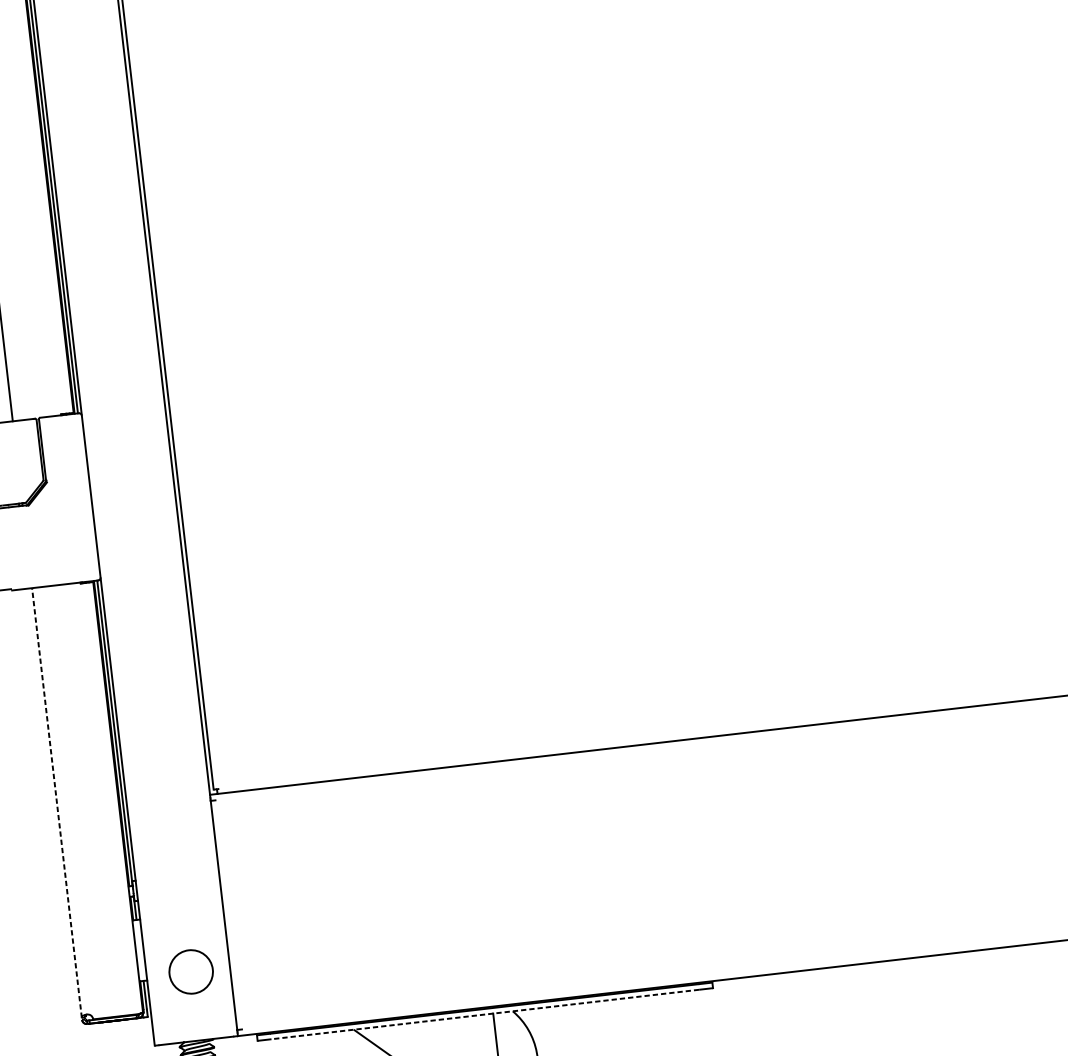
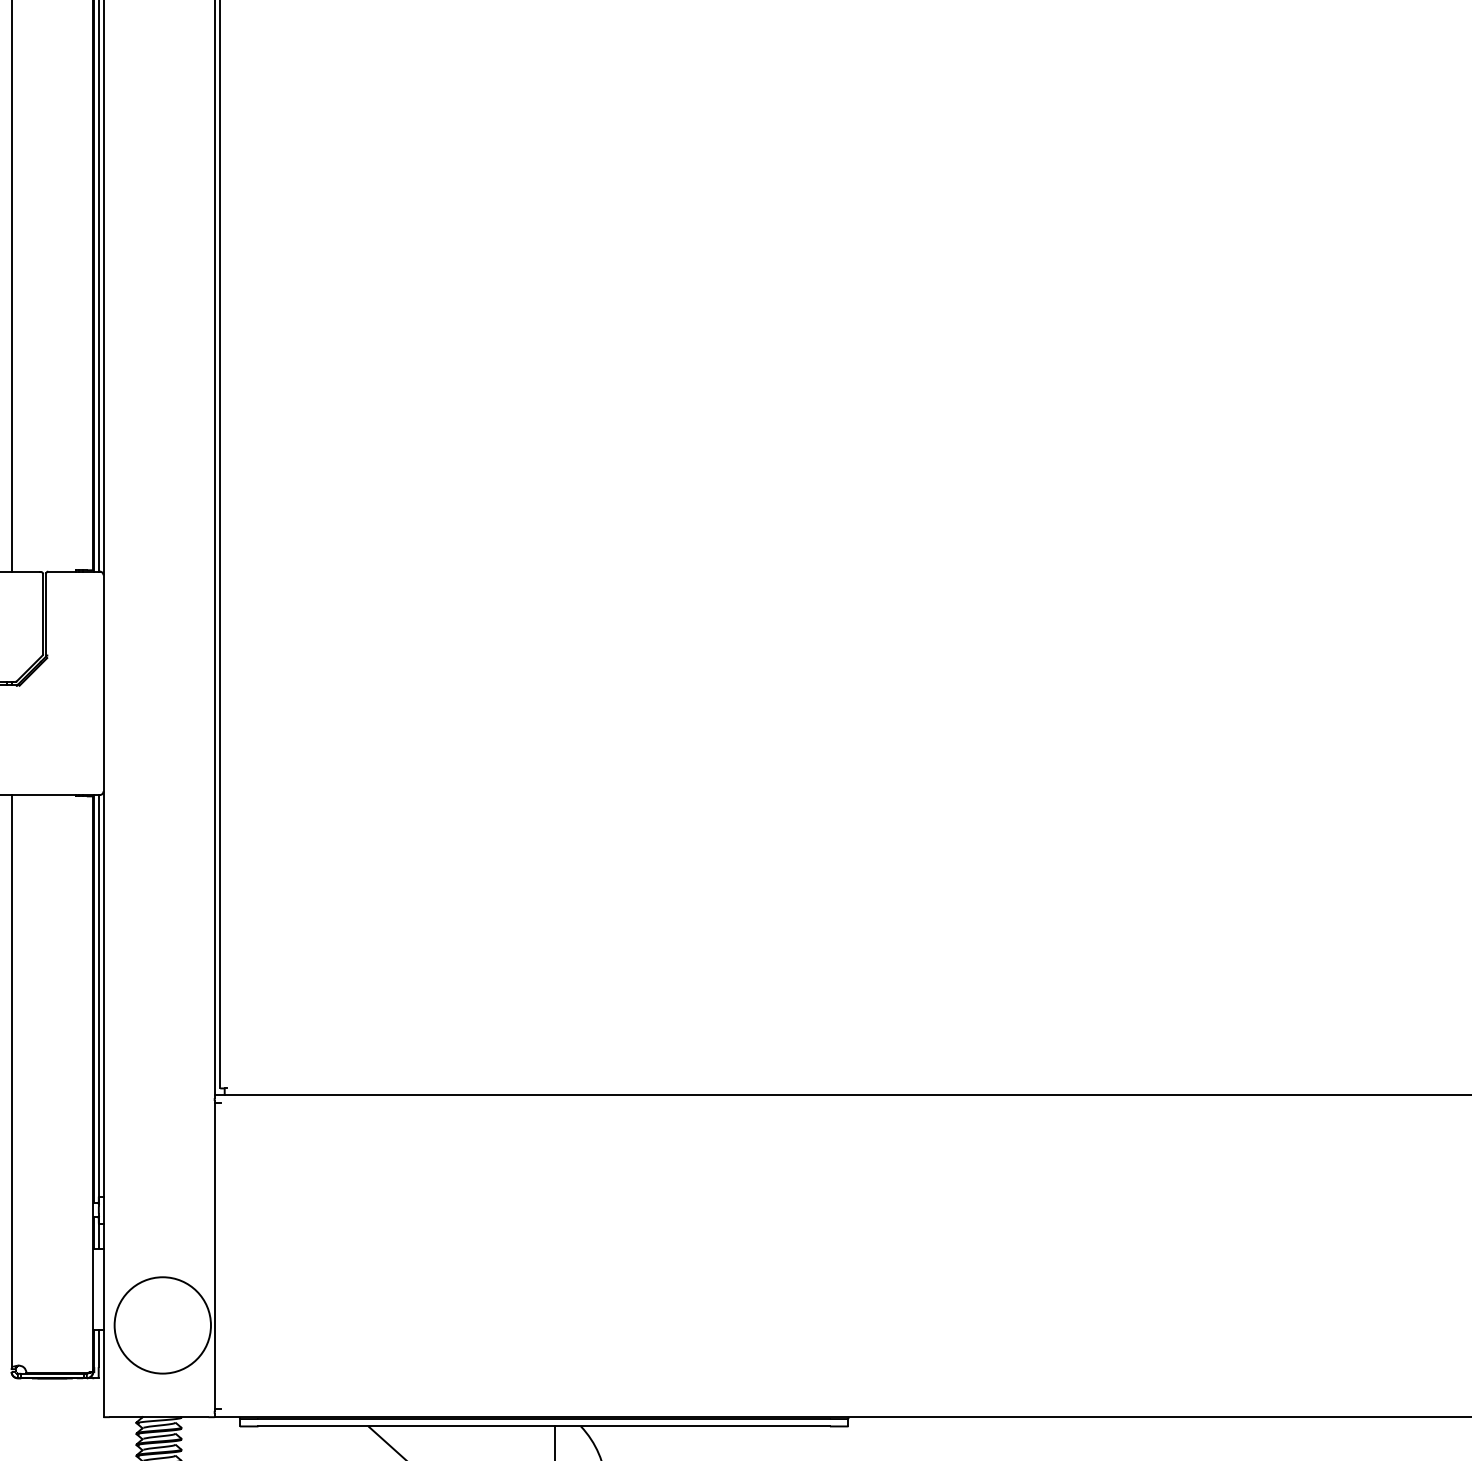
line: (56, 802) -> (11, 1081), dashed -> solid
circle: (190, 972) -> (162, 1325), size x1.67
line: (485, 1014) -> (544, 1426), dashed -> solid

